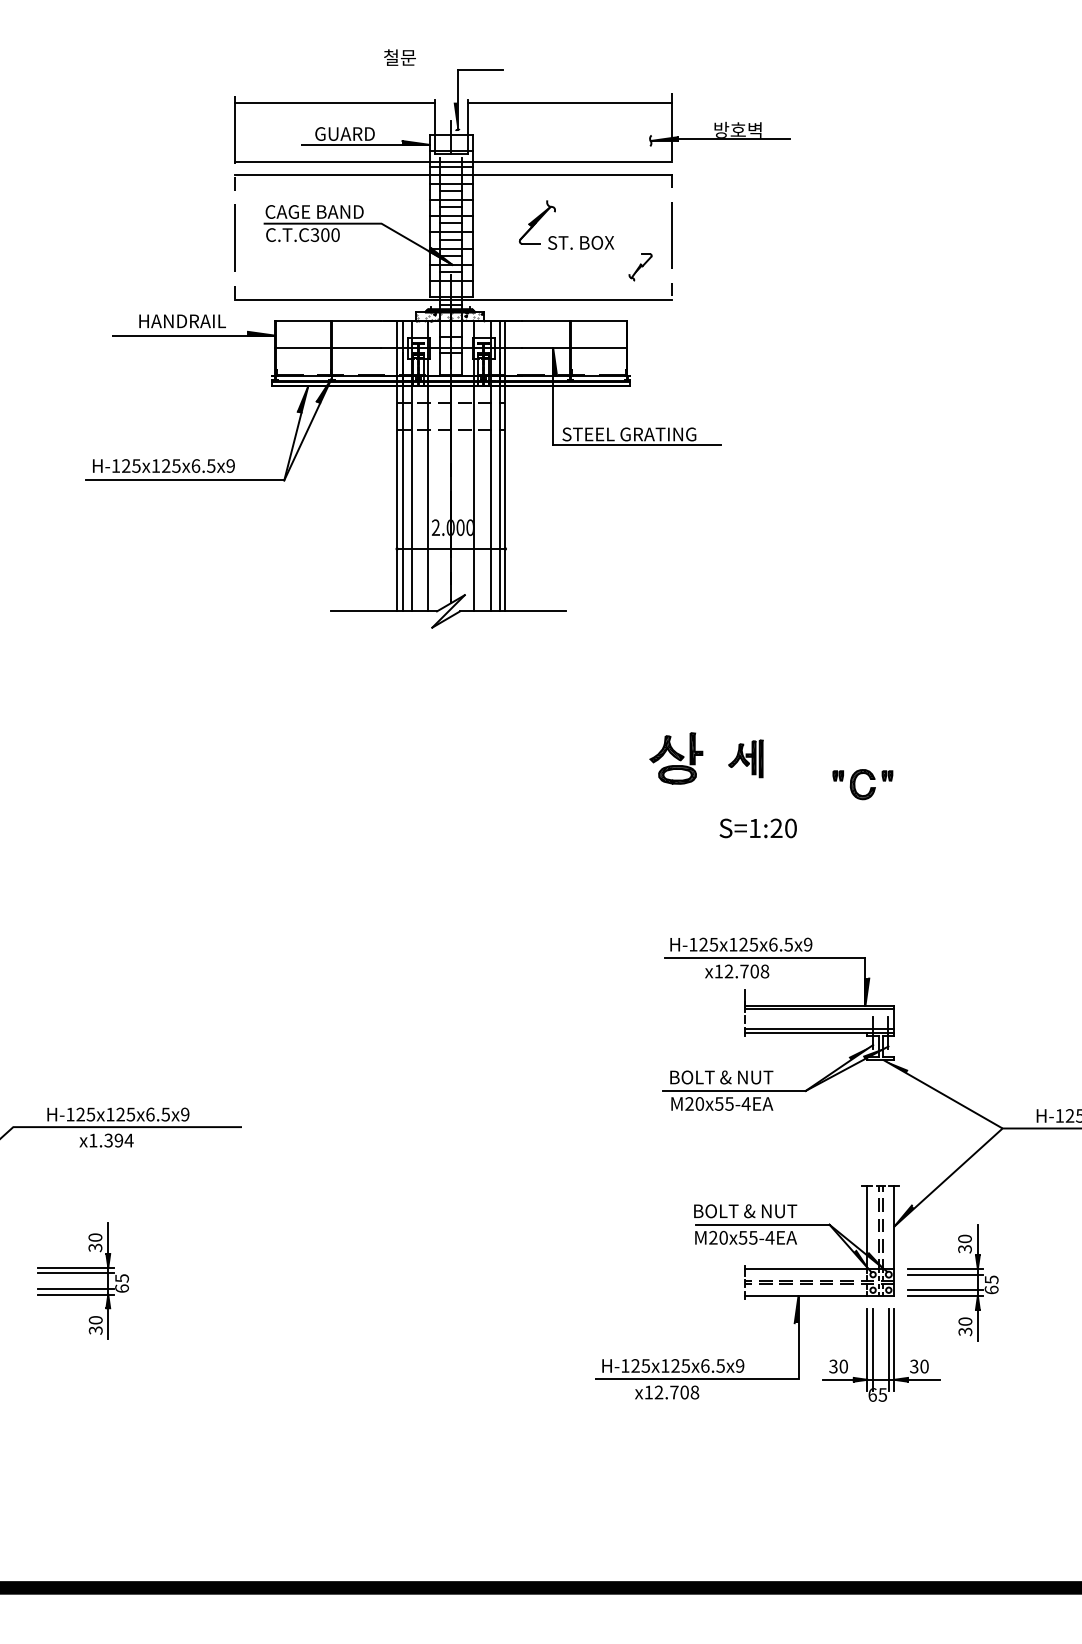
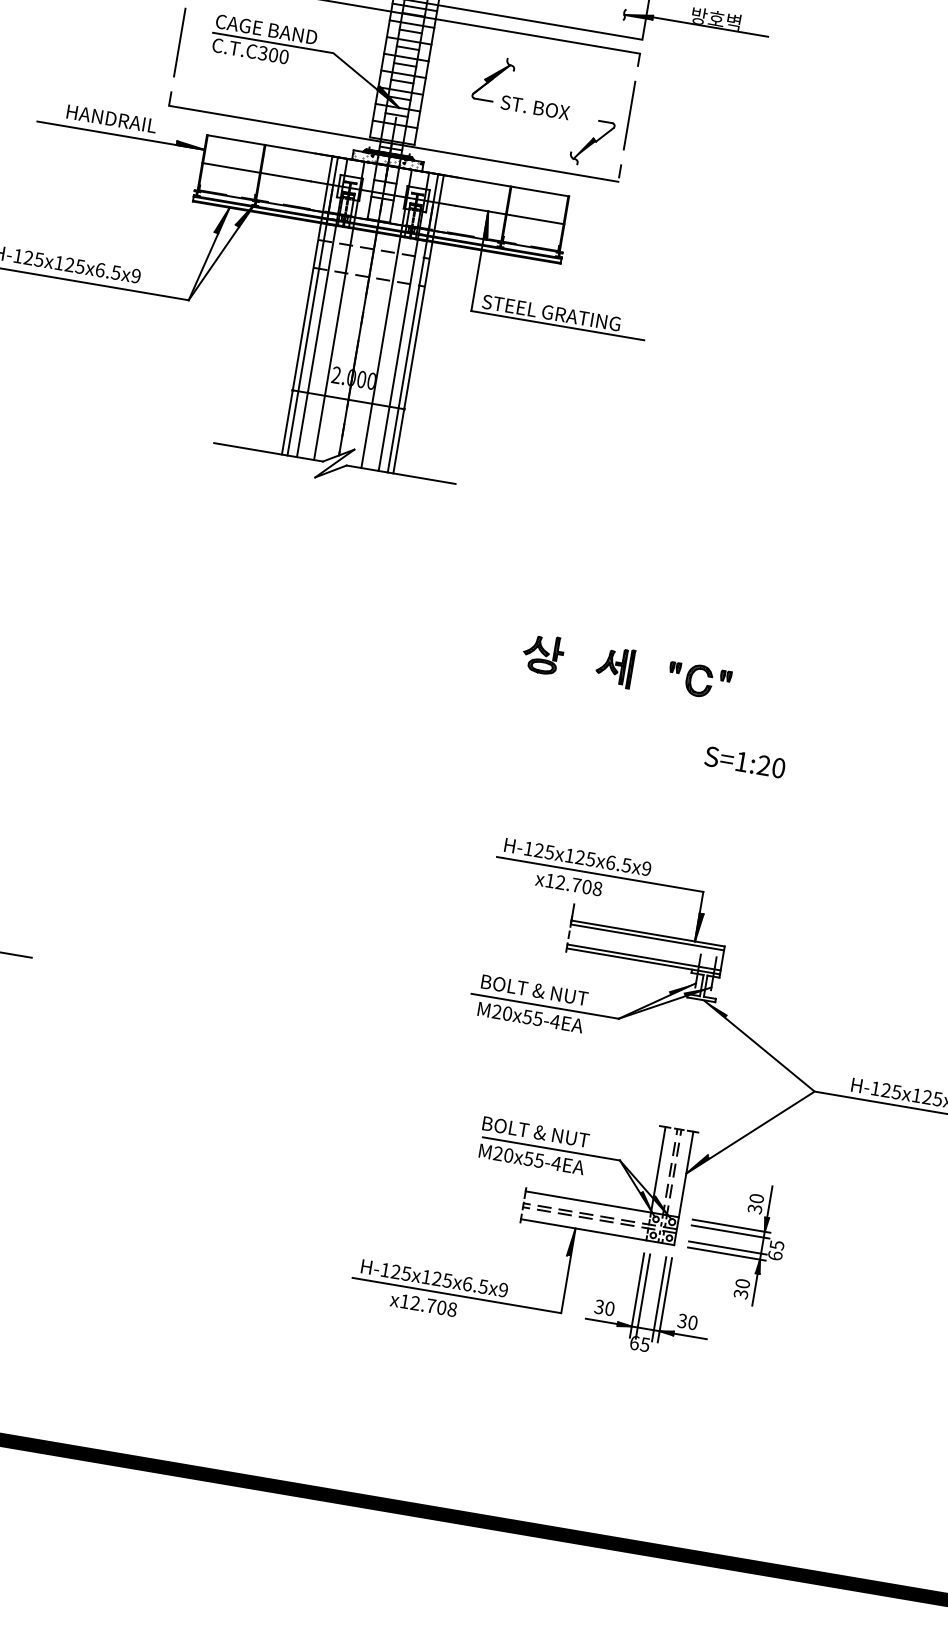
part: (640, 267) -> (592, 143), size x1.67
part: (675, 758) -> (542, 654), size x0.71
part: (855, 784) -> (691, 679), moved
text: (757, 828) -> (744, 762), moved

